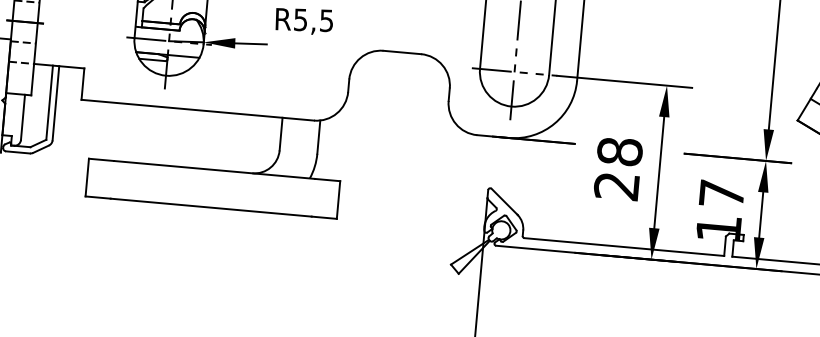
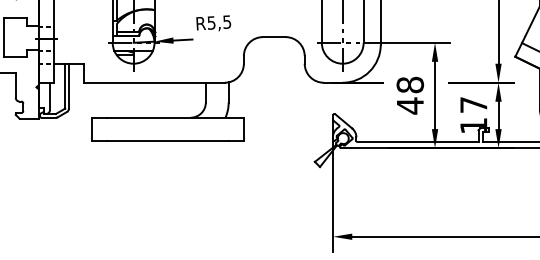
text: (615, 185) -> (409, 105), 28 -> 48

